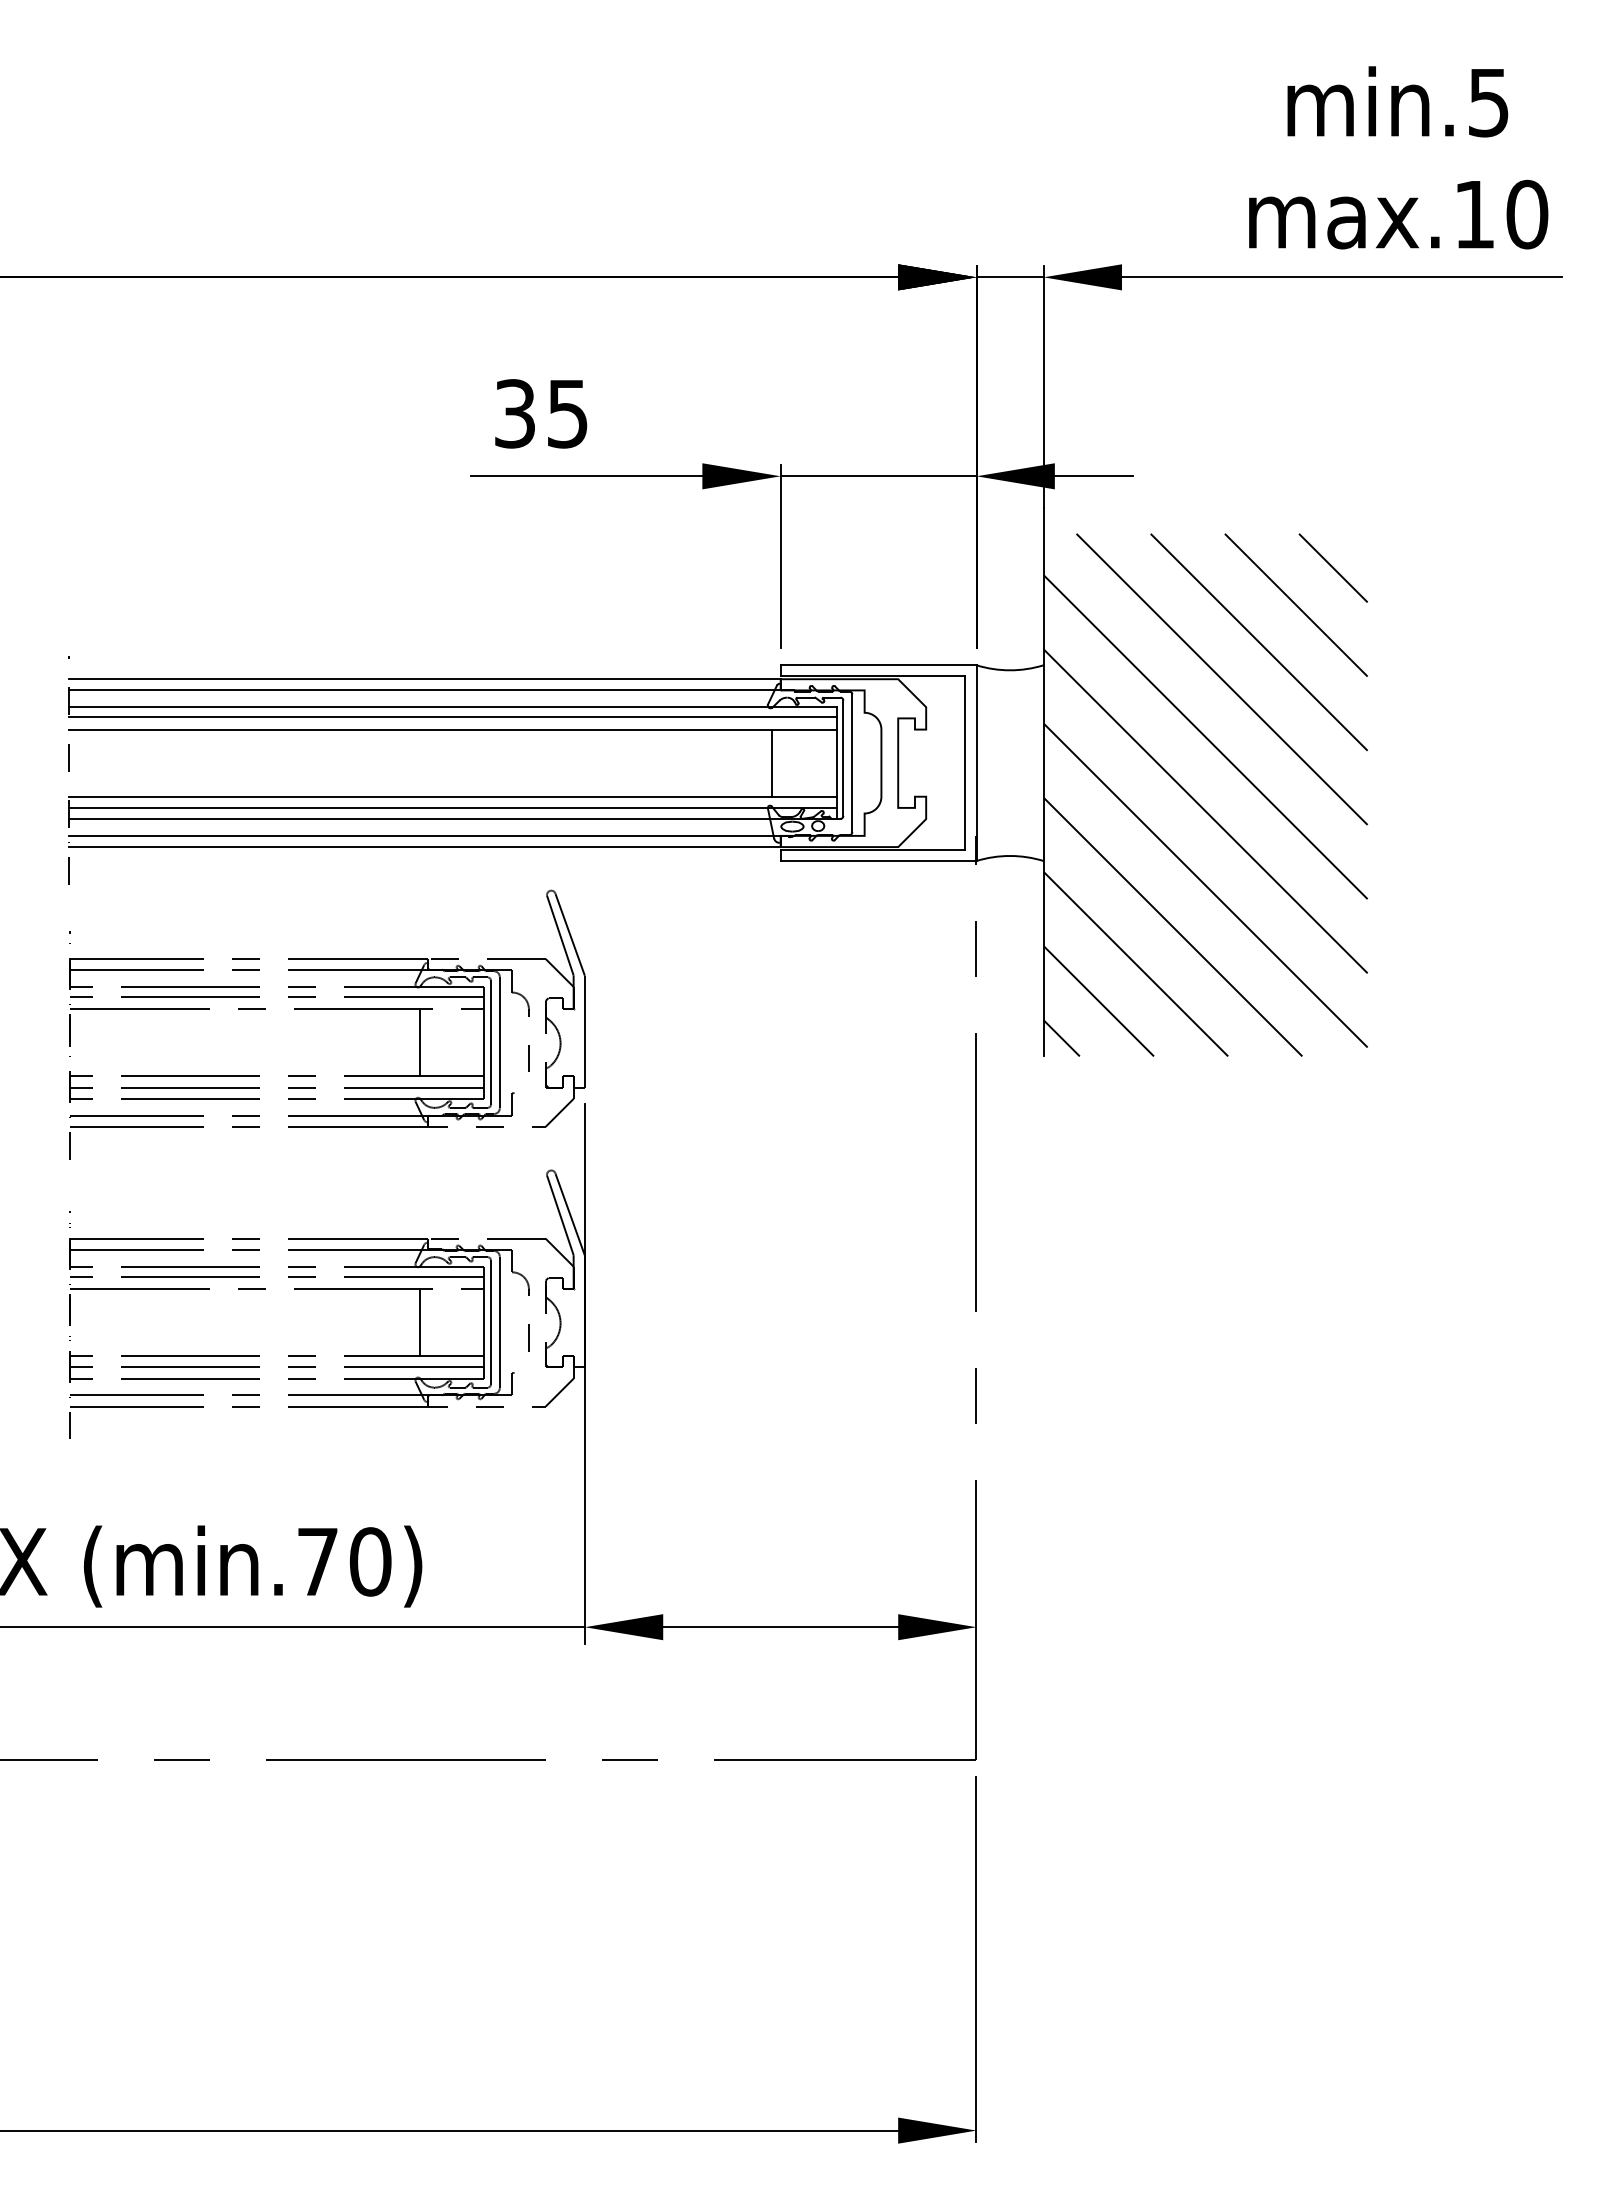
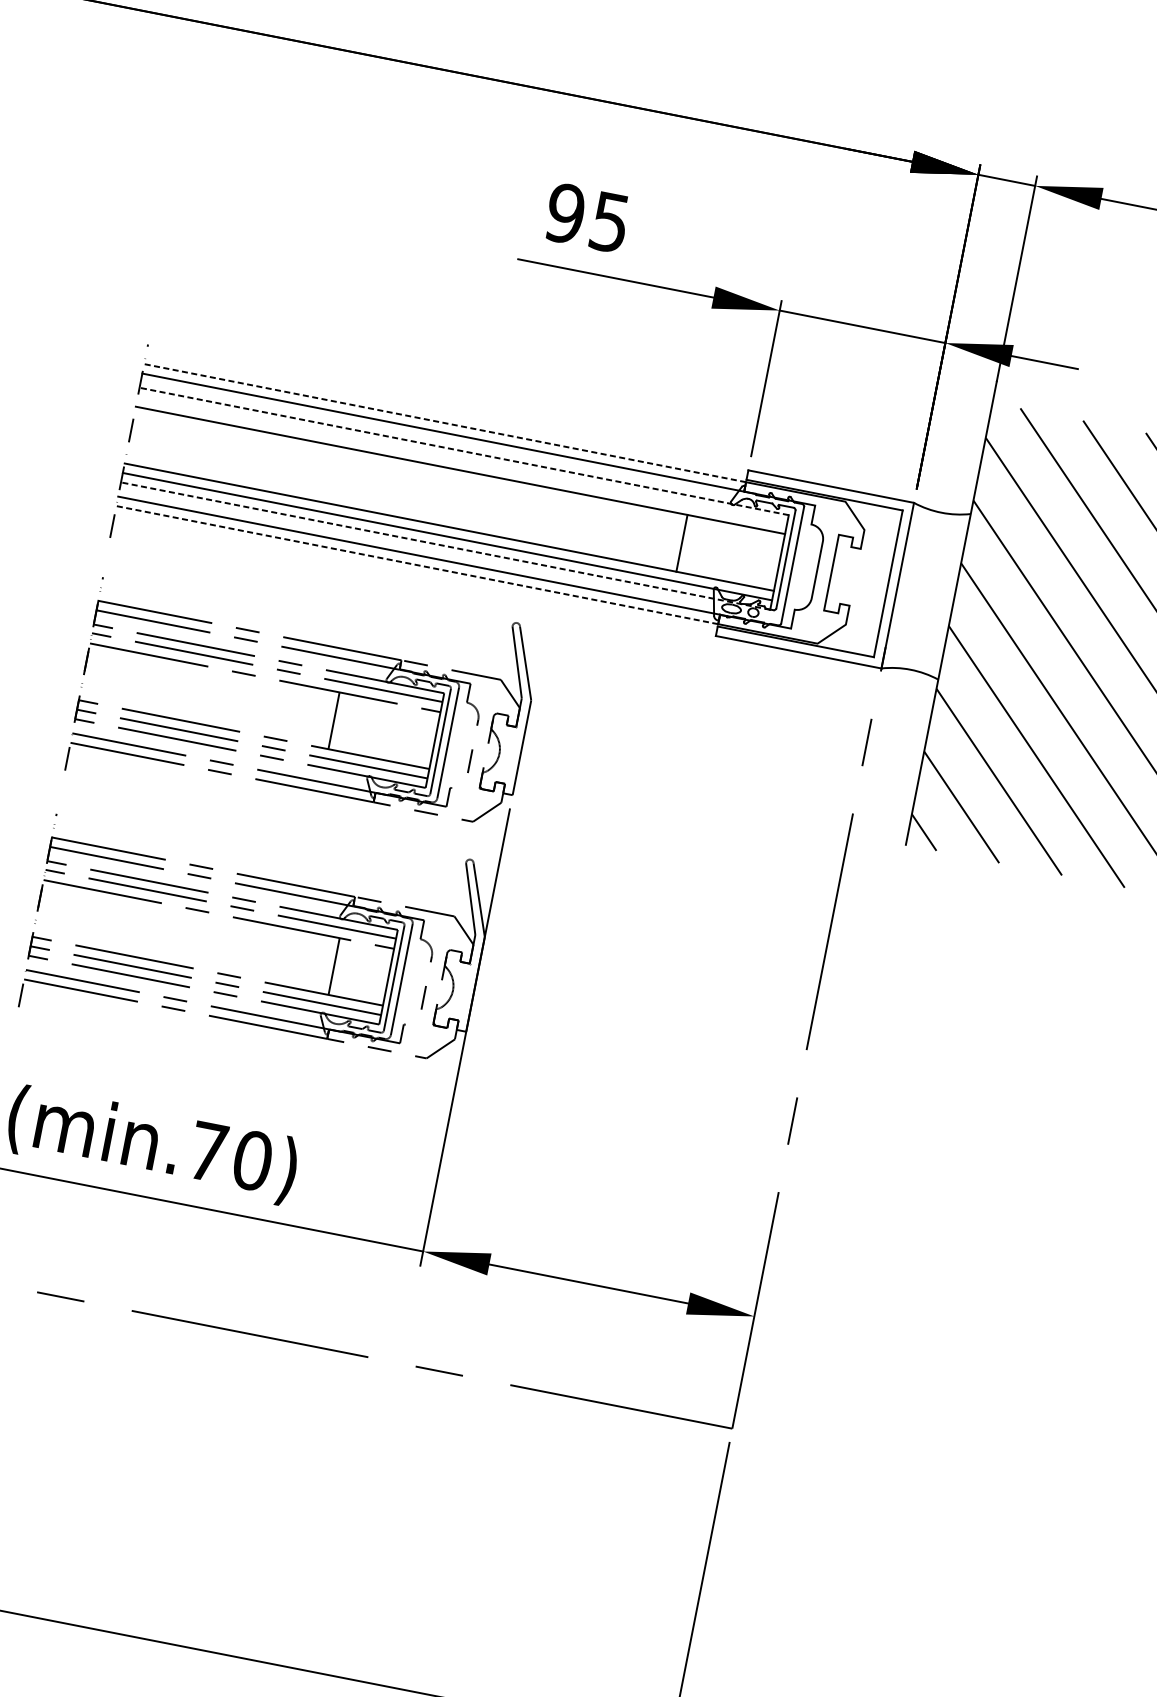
text: (514, 413) -> (565, 213), 35 -> 95
line: (424, 679) -> (444, 423), solid -> dashed
line: (452, 707) -> (463, 451), solid -> dashed
line: (452, 717) -> (462, 460), removed
line: (772, 762) -> (682, 542), moved
line: (452, 819) -> (445, 546), solid -> dashed
line: (424, 847) -> (416, 565), solid -> dashed
line: (419, 1042) -> (333, 720), moved

